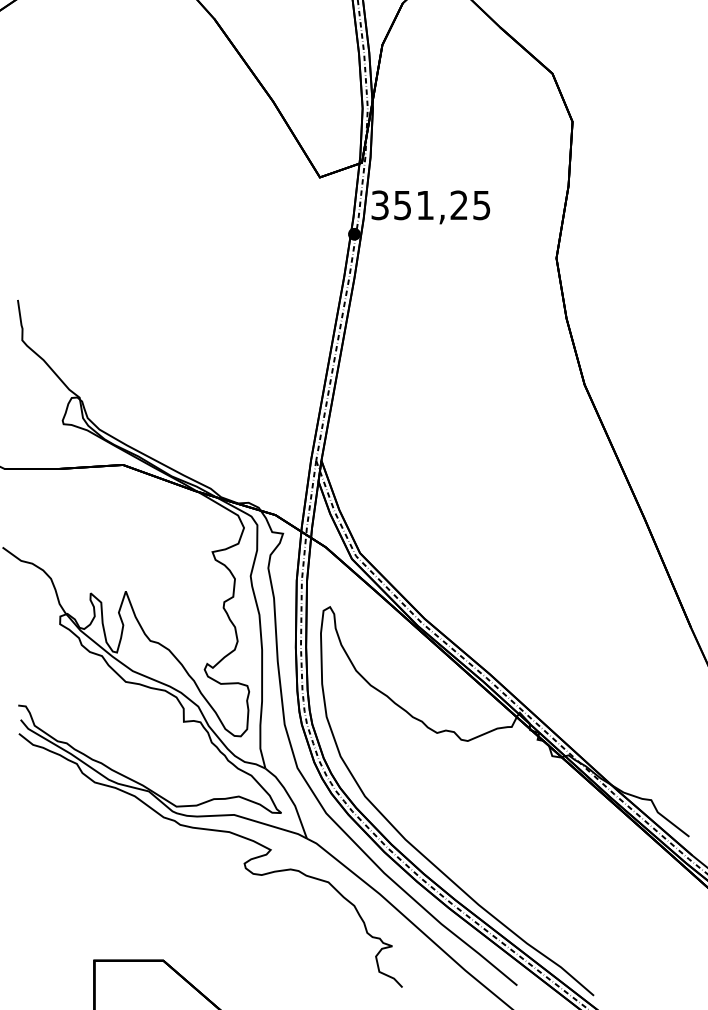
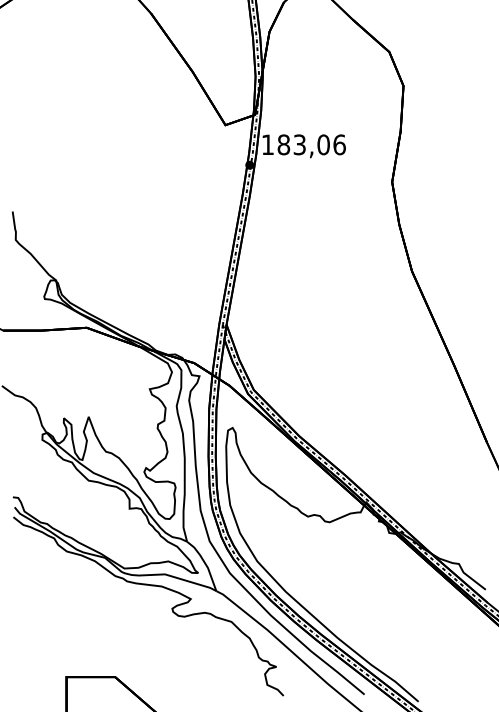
text: (430, 204) -> (303, 144), 351,25 -> 183,06

